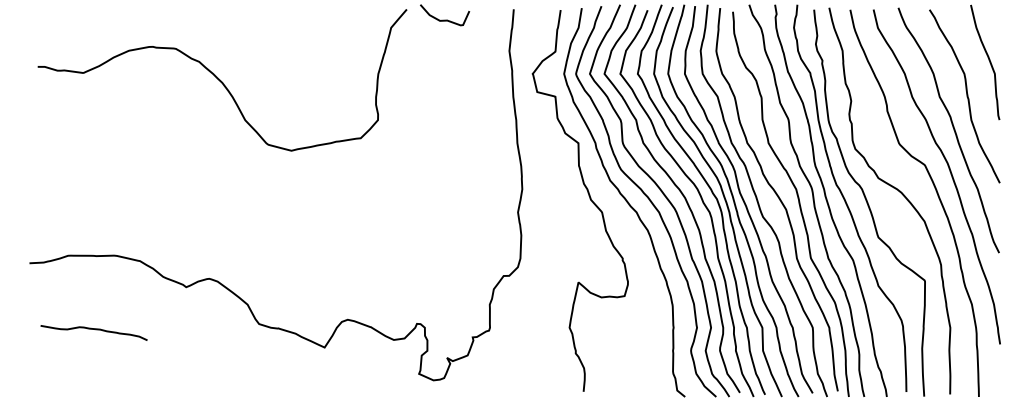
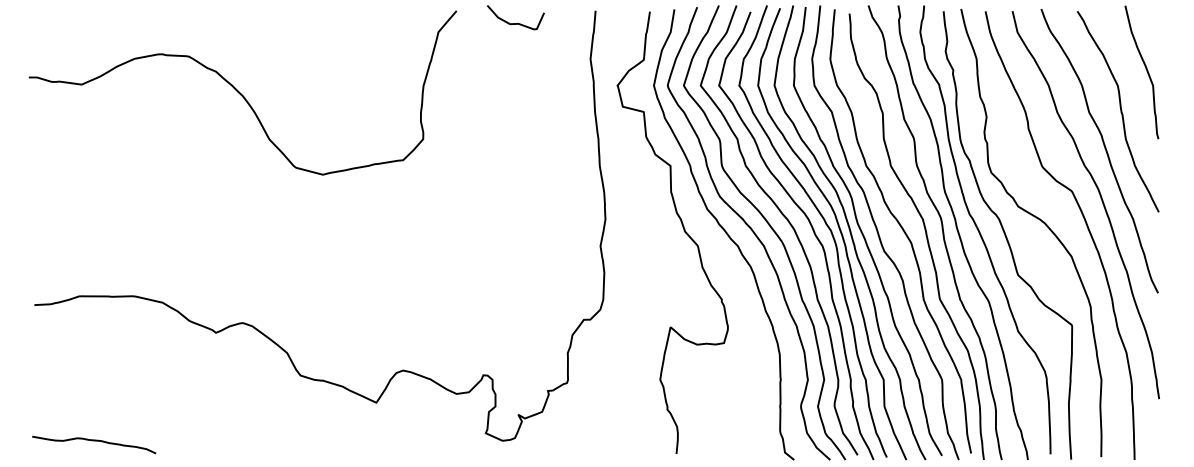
curve: (221, 80) -> (241, 93), moved
curve: (95, 330) -> (95, 442), moved

